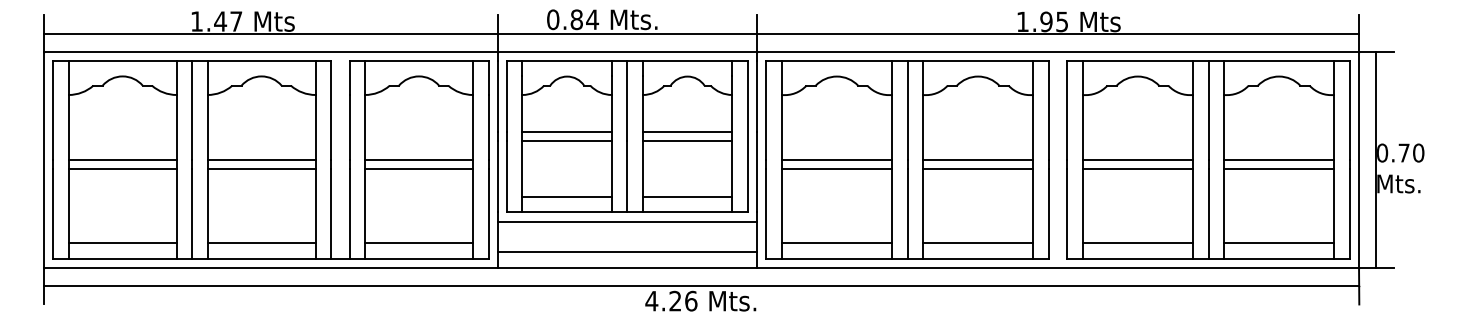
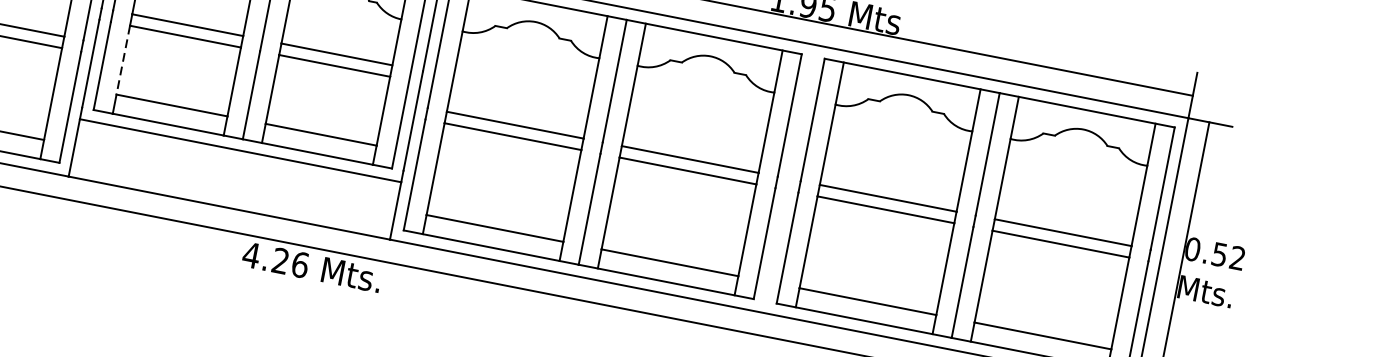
text: (1411, 152) -> (1228, 255), 0.70 -> 0.52
line: (522, 169) -> (123, 60), solid -> dashed
line: (627, 252) -> (233, 189), removed

